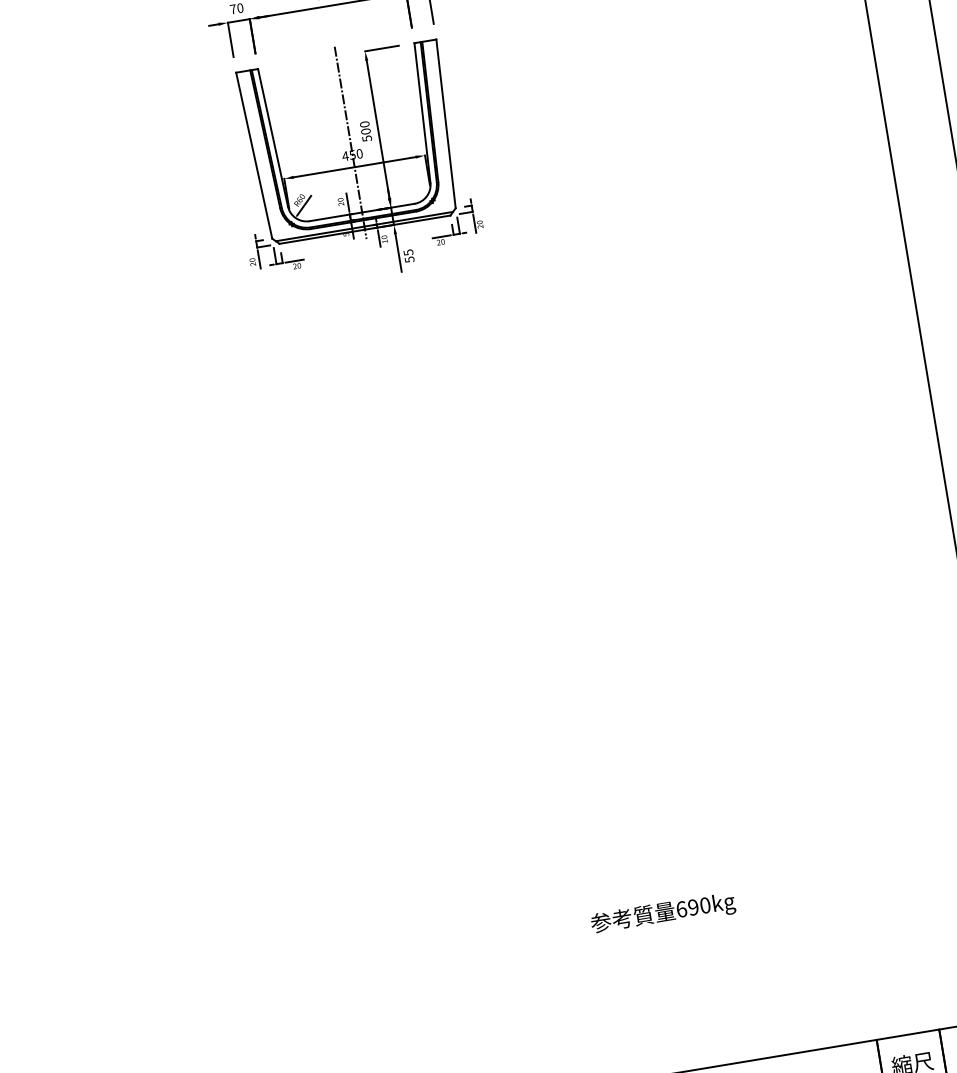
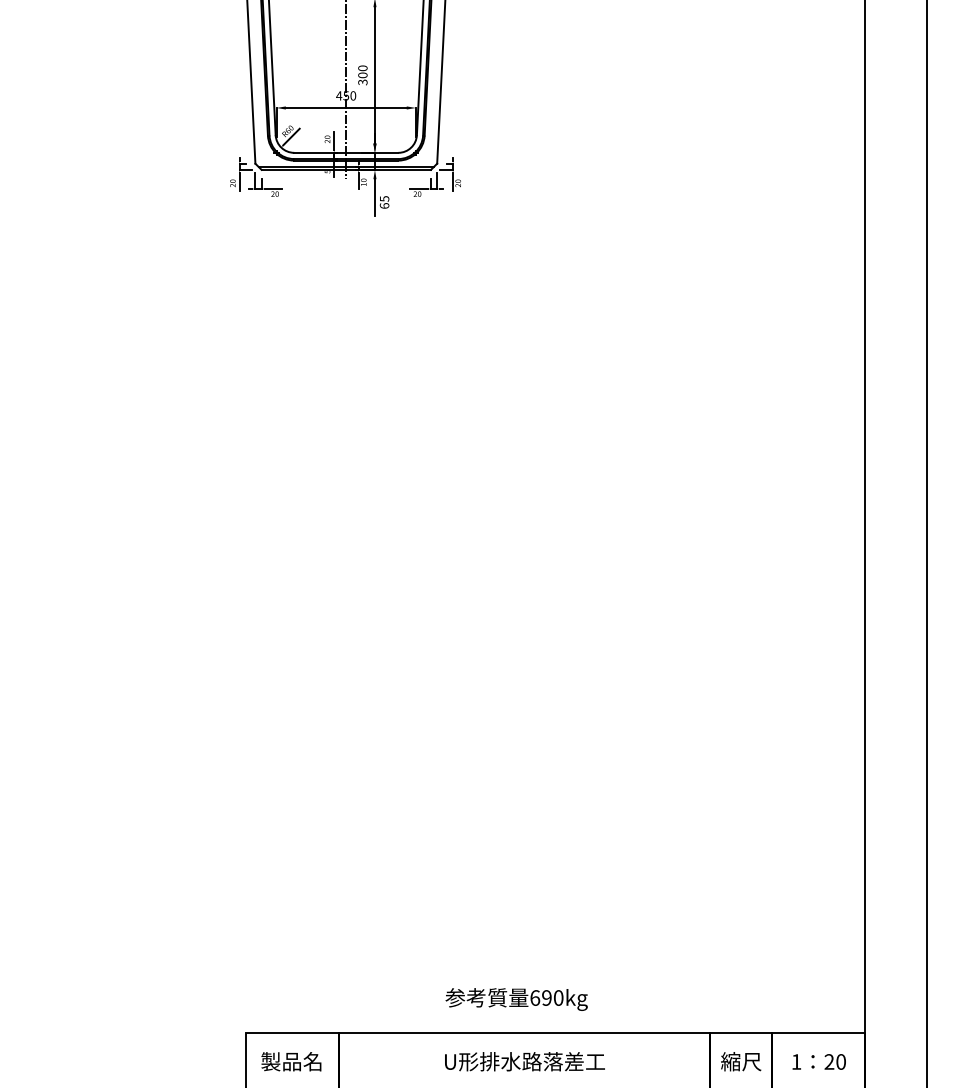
text: (366, 137) -> (362, 81), 500 -> 300
text: (409, 259) -> (384, 205), 55 -> 65
text: (663, 914) -> (516, 999), moved

